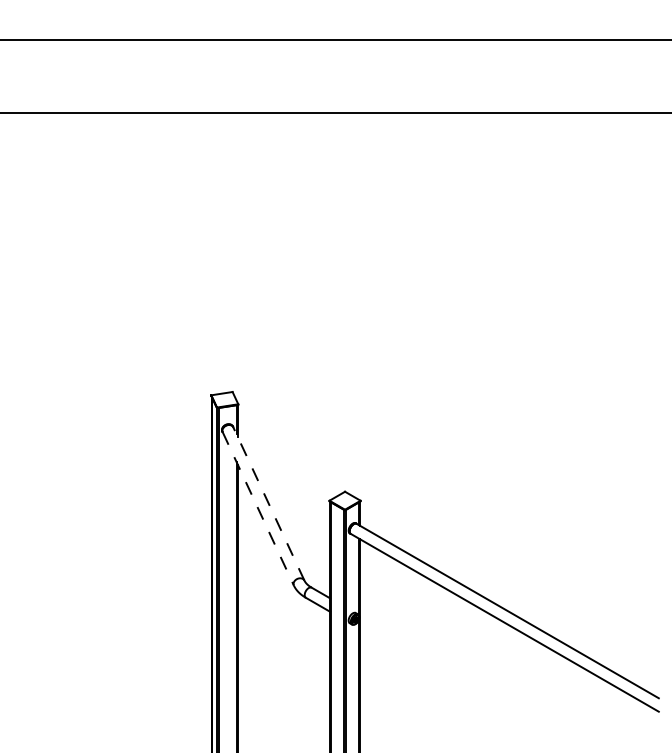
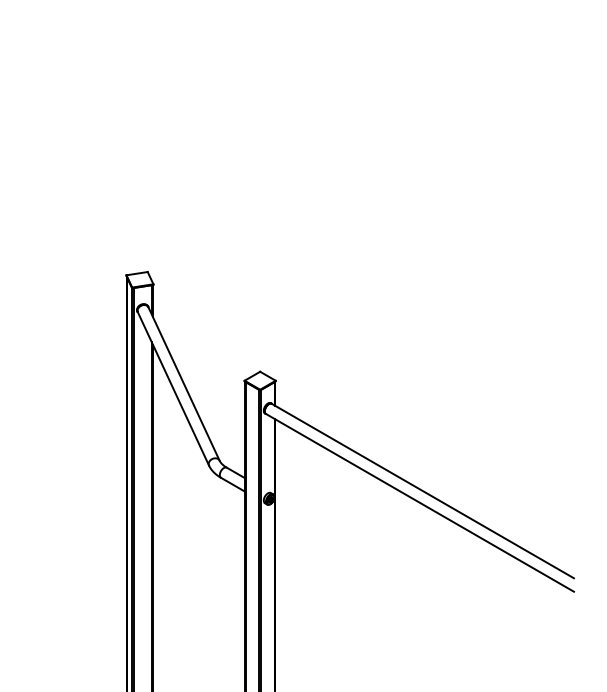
line: (268, 504) -> (183, 384), dashed -> solid
line: (258, 508) -> (173, 388), dashed -> solid

